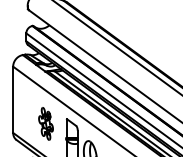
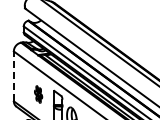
line: (12, 99) -> (13, 76), solid -> dashed
part: (45, 123) -> (38, 94), size x0.7

